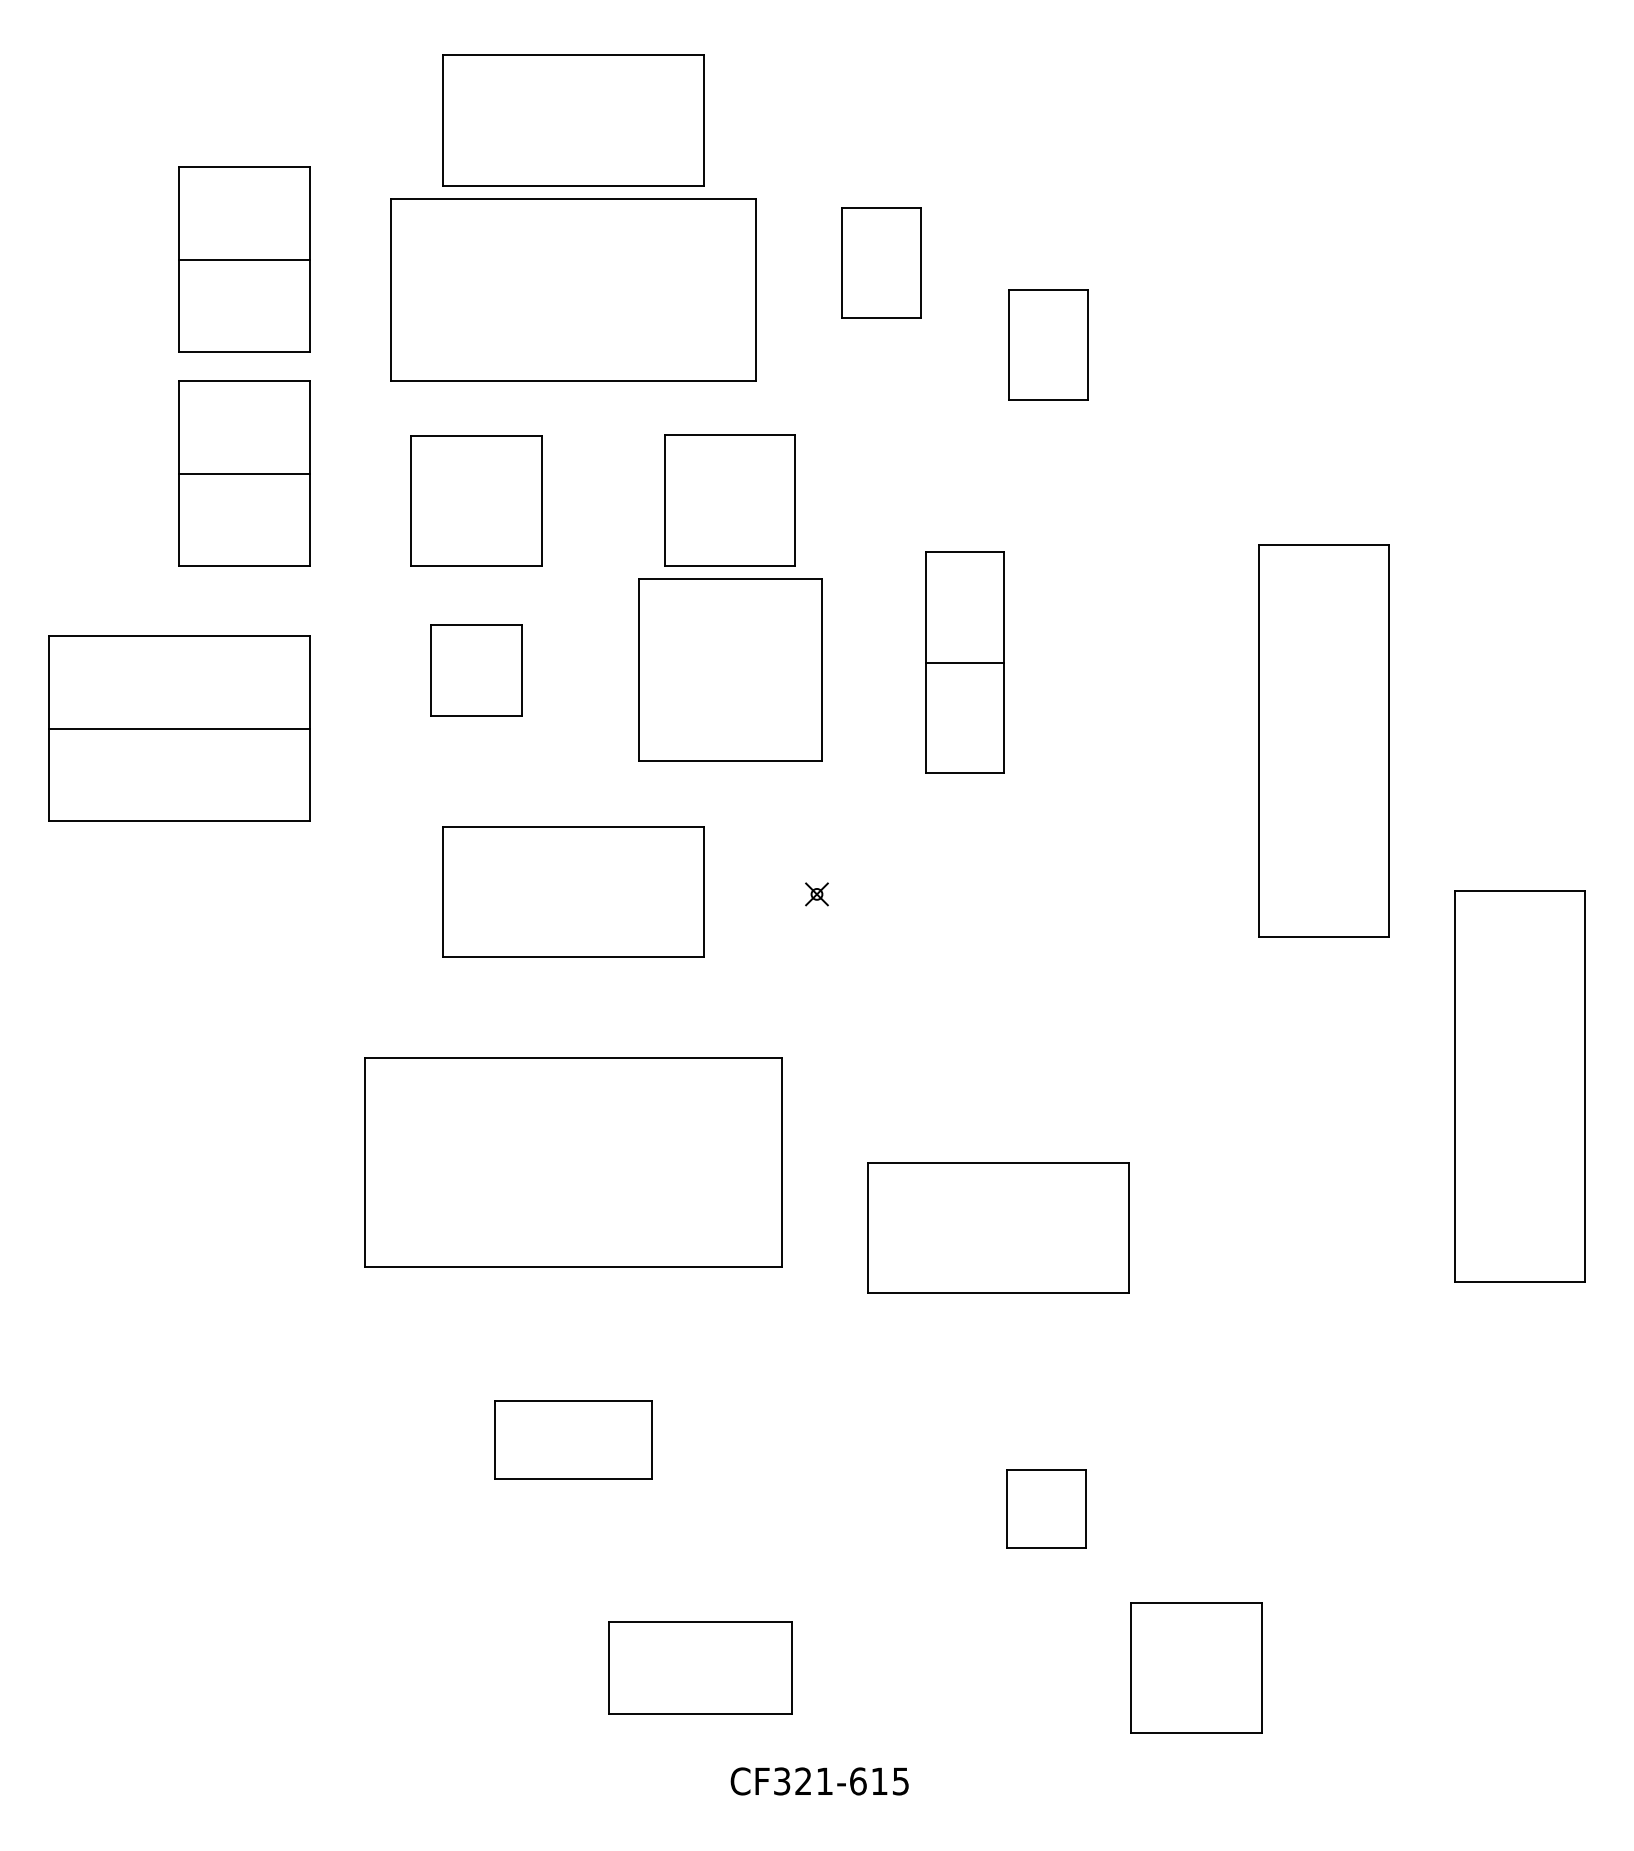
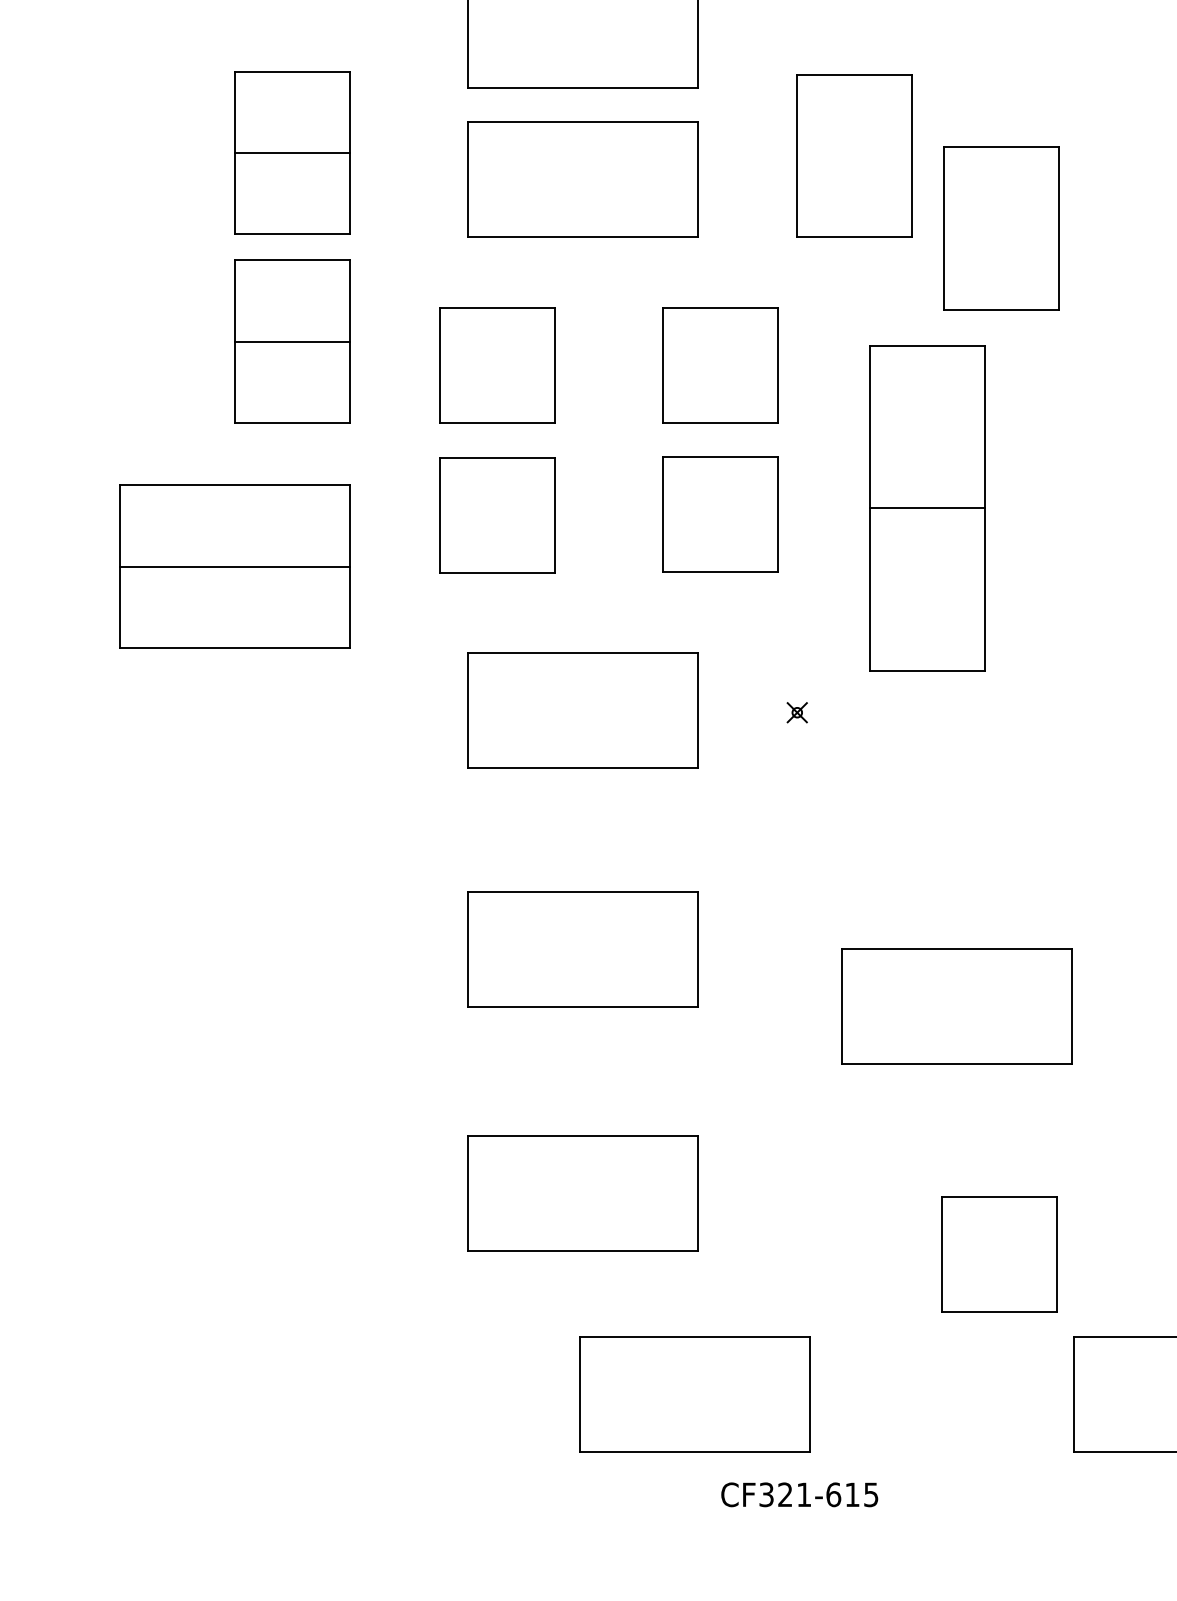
part: (881, 262) -> (854, 155), size x1.67
part: (573, 289) -> (582, 179), size x0.71
part: (1048, 344) -> (1001, 227), size x1.67
part: (964, 662) -> (927, 508), size x1.67
part: (476, 669) -> (497, 514), size x1.43
part: (729, 669) -> (720, 514), size x0.71
part: (573, 1162) -> (582, 949), size x0.62
part: (573, 1439) -> (582, 1193), size x1.67
part: (1046, 1508) -> (999, 1254), size x1.67
part: (700, 1667) -> (694, 1394), size x1.43

